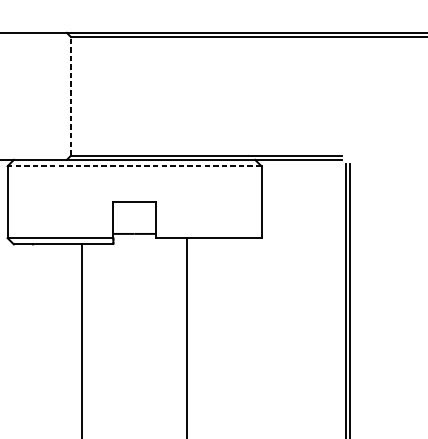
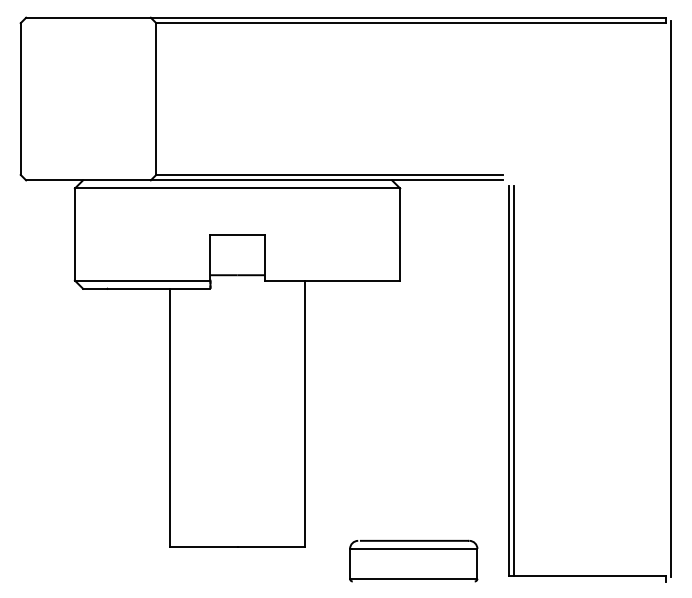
line: (71, 96) -> (156, 99), dashed -> solid
line: (134, 166) -> (237, 188), dashed -> solid

